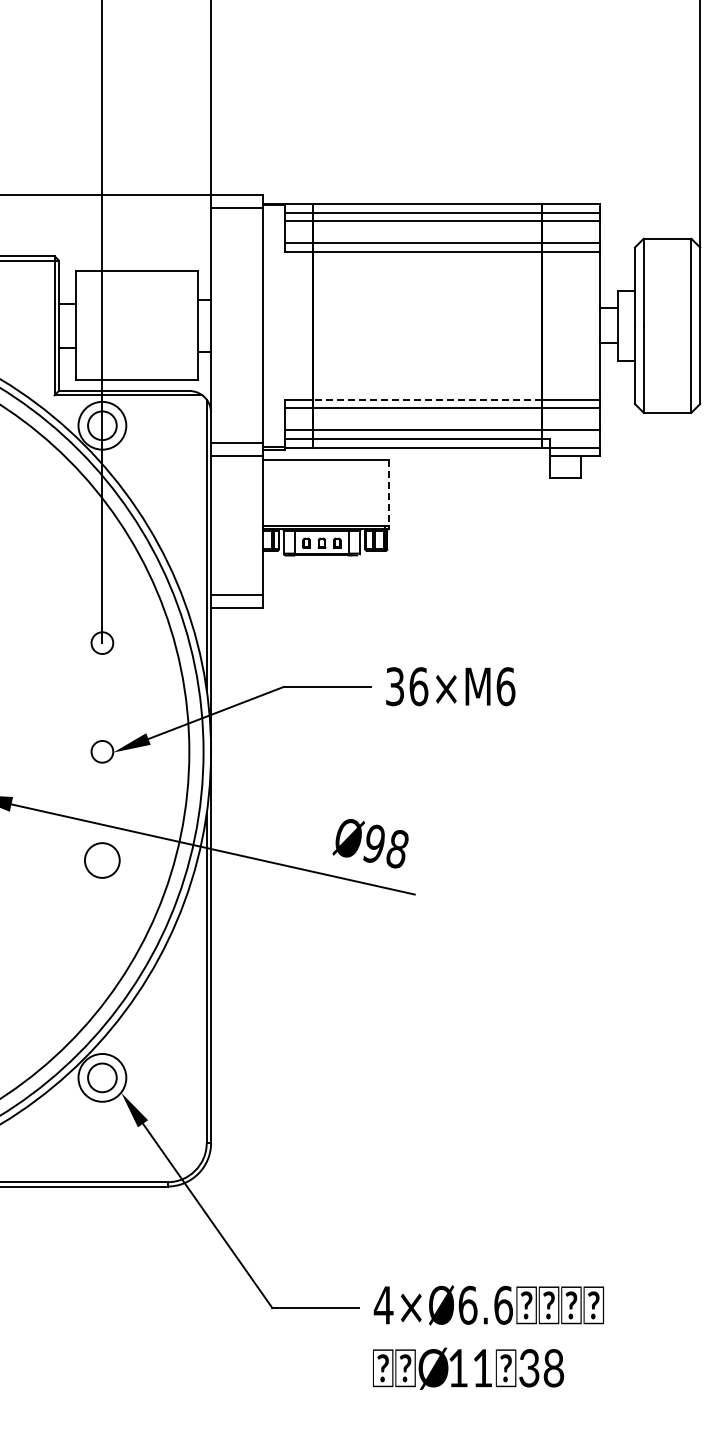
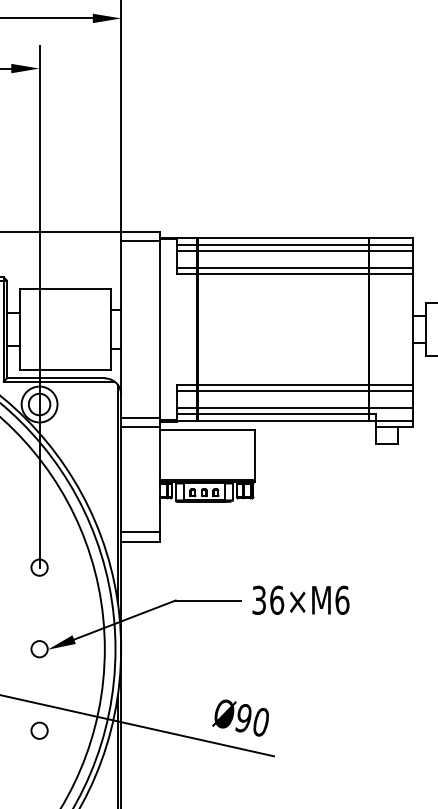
line: (426, 399) -> (282, 384), dashed -> solid
line: (389, 492) -> (255, 454), dashed -> solid
text: (397, 849) -> (261, 722), Ø98 -> Ø90
circle: (102, 860) -> (39, 730), size x0.62

